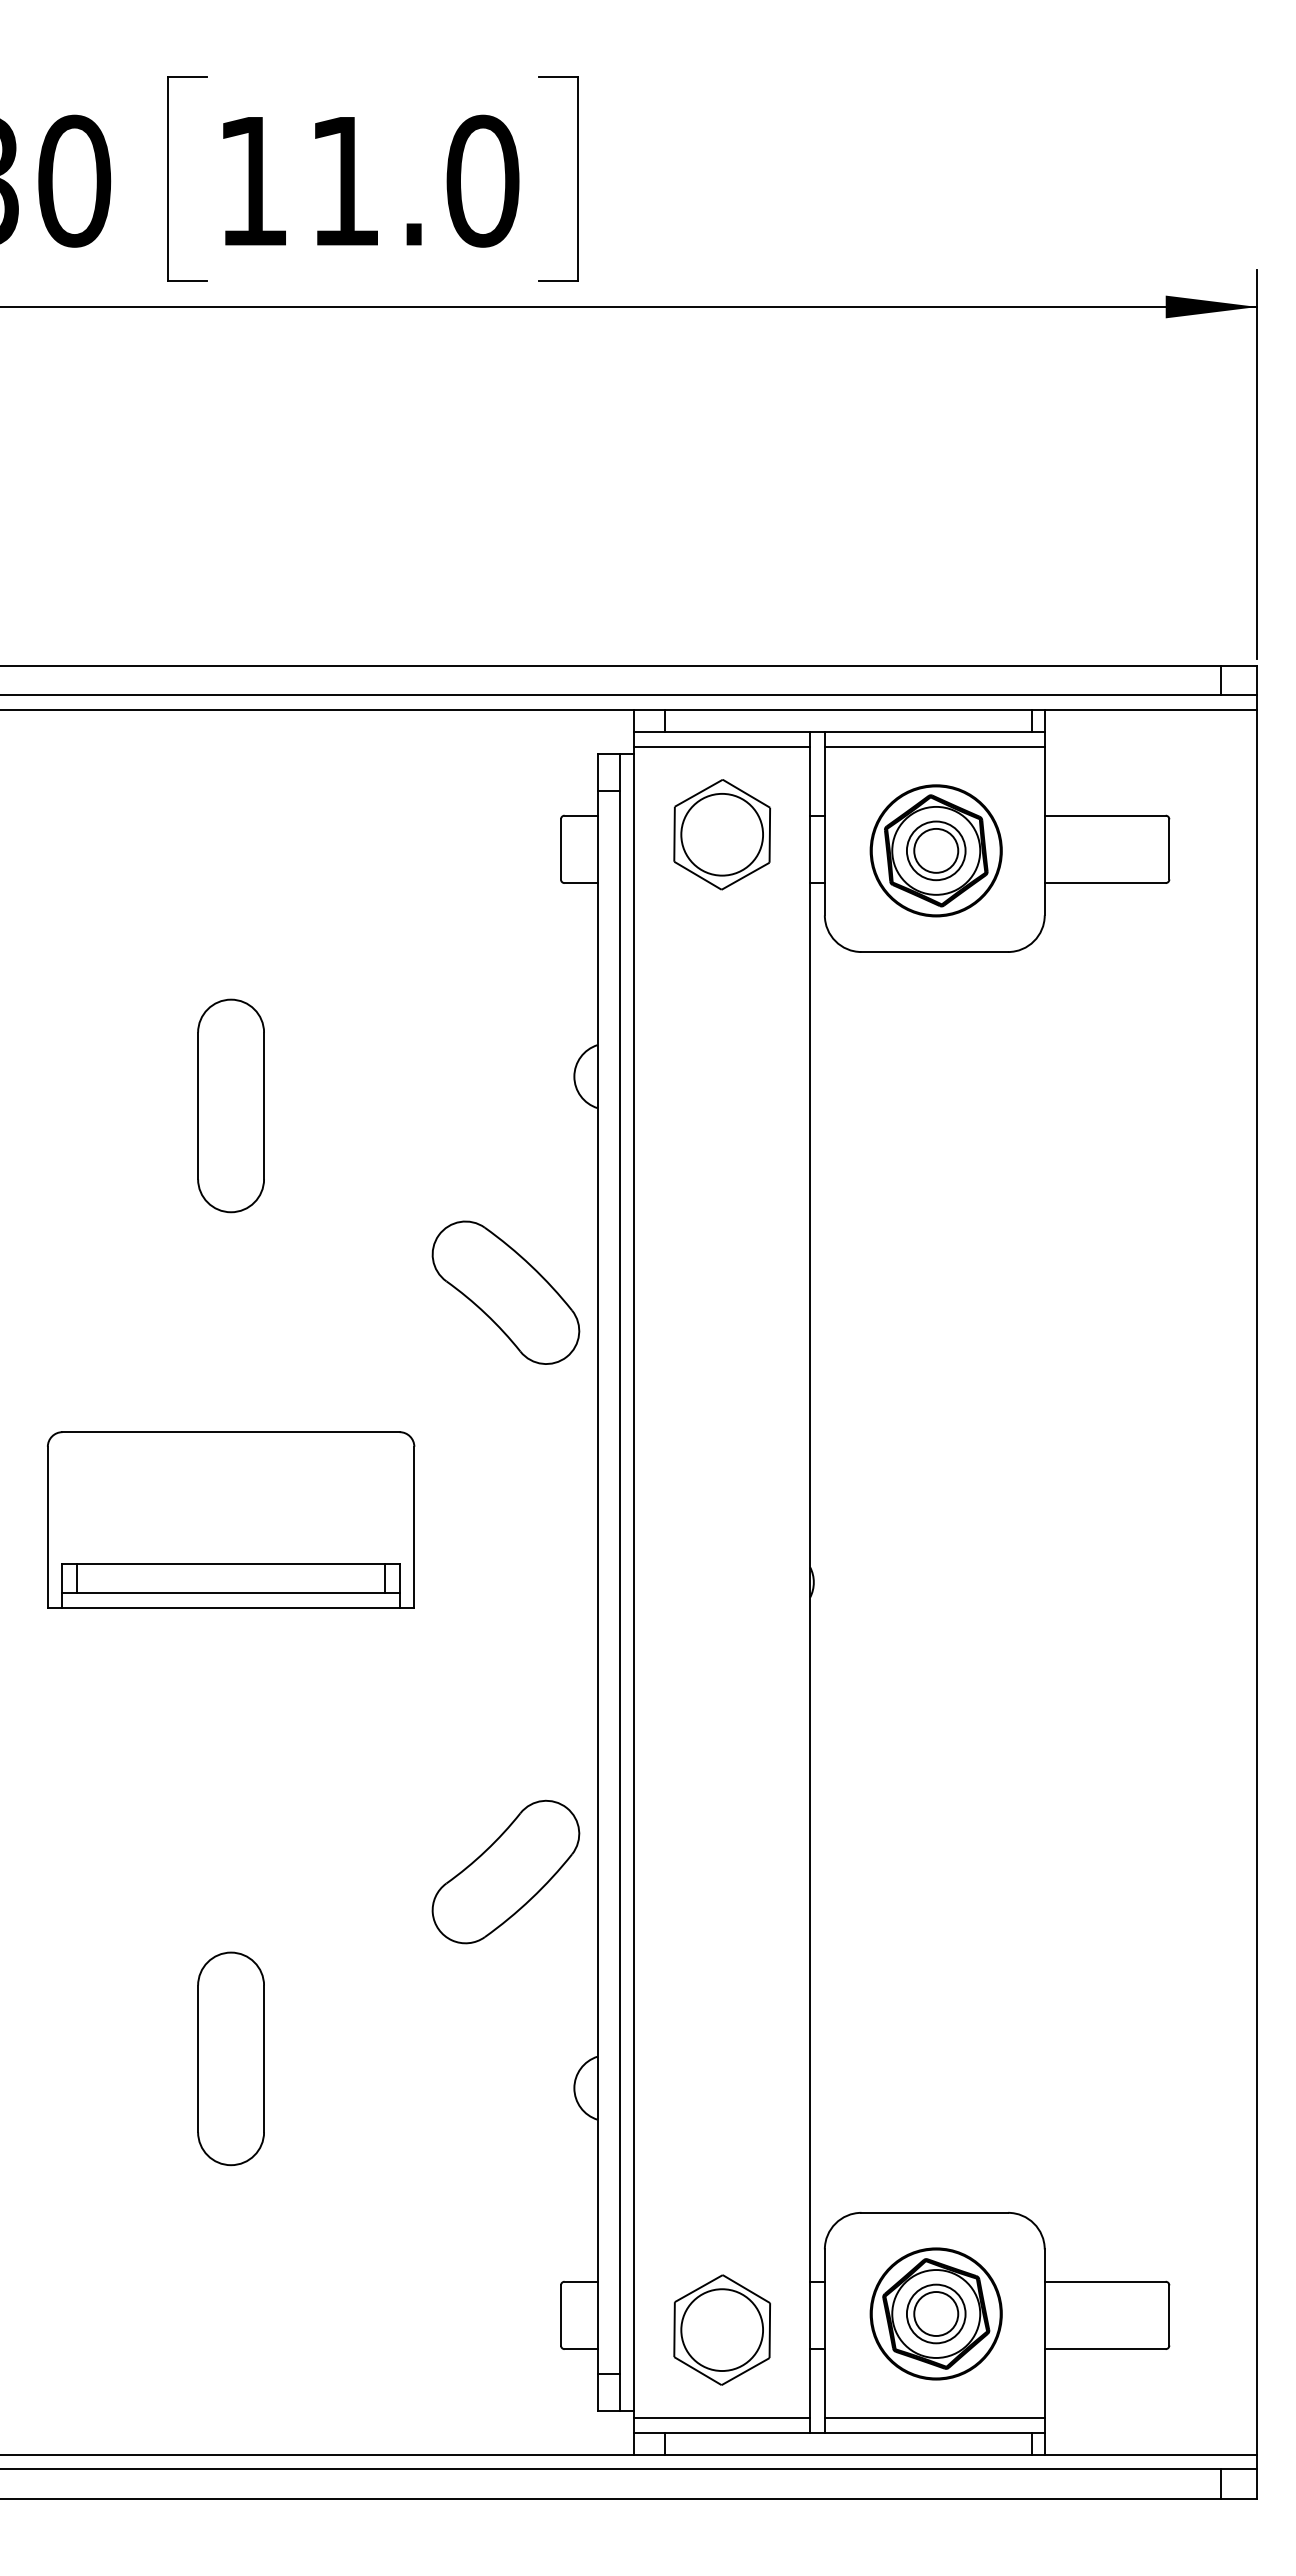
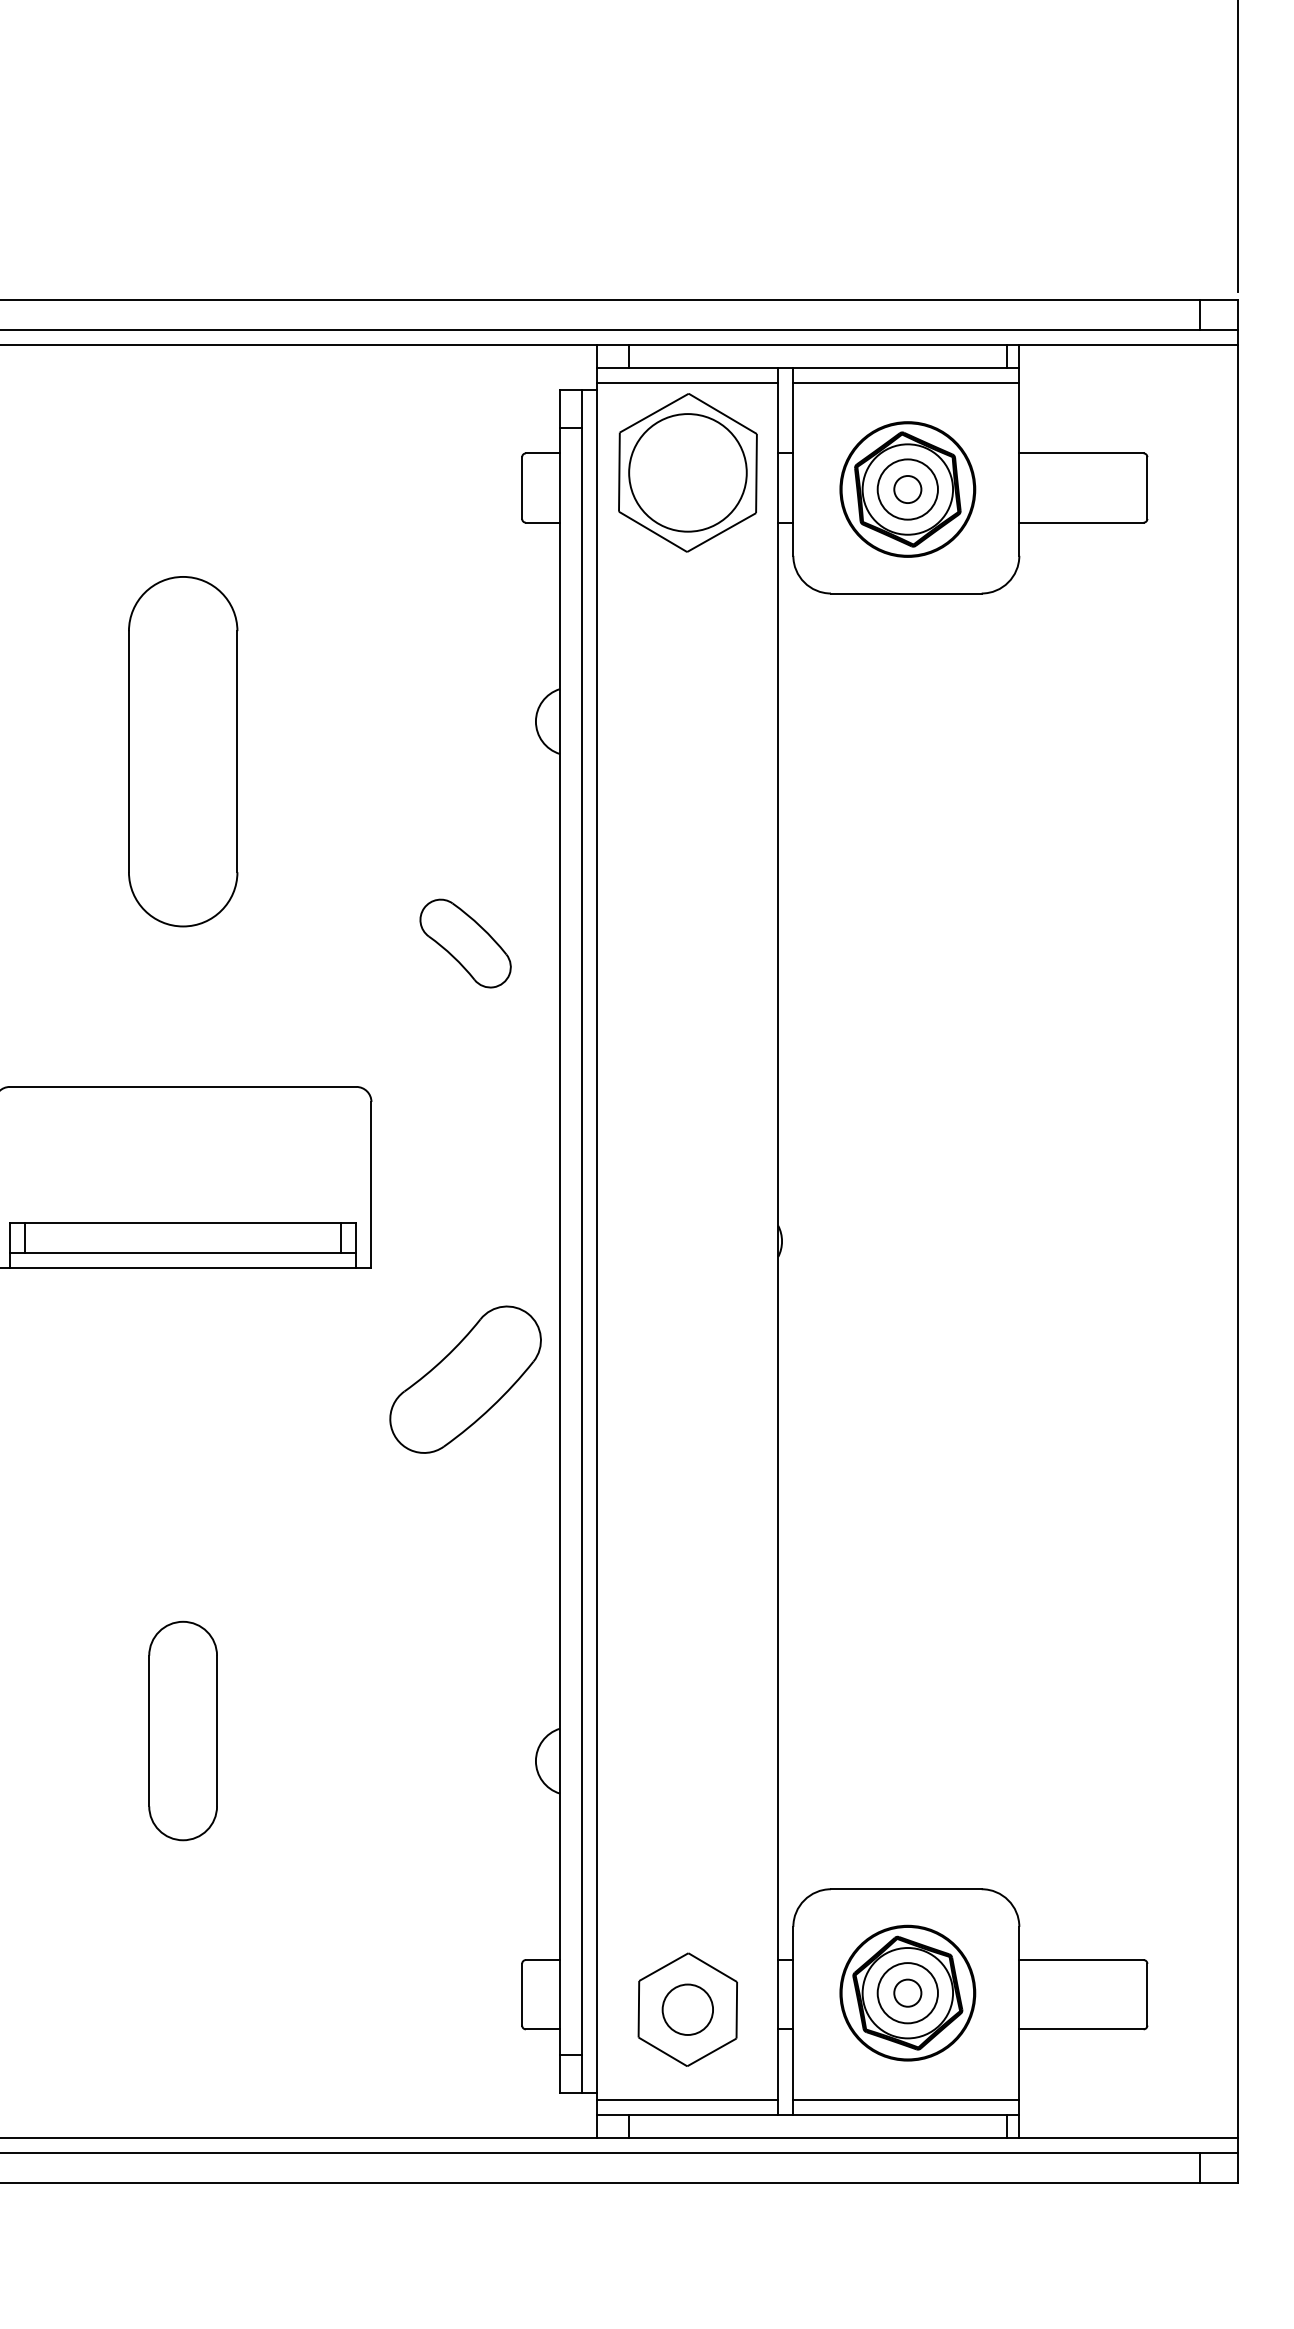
part: (721, 834) -> (687, 472), size x1.4
circle: (936, 850) -> (908, 489), size x0.6
part: (230, 1105) -> (182, 751), size x1.6
part: (505, 1292) -> (465, 943), size x0.6
part: (505, 1871) -> (465, 1379), moved
circle: (936, 2313) -> (908, 1992), size x0.6
circle: (722, 2330) -> (688, 2010), size x0.6

